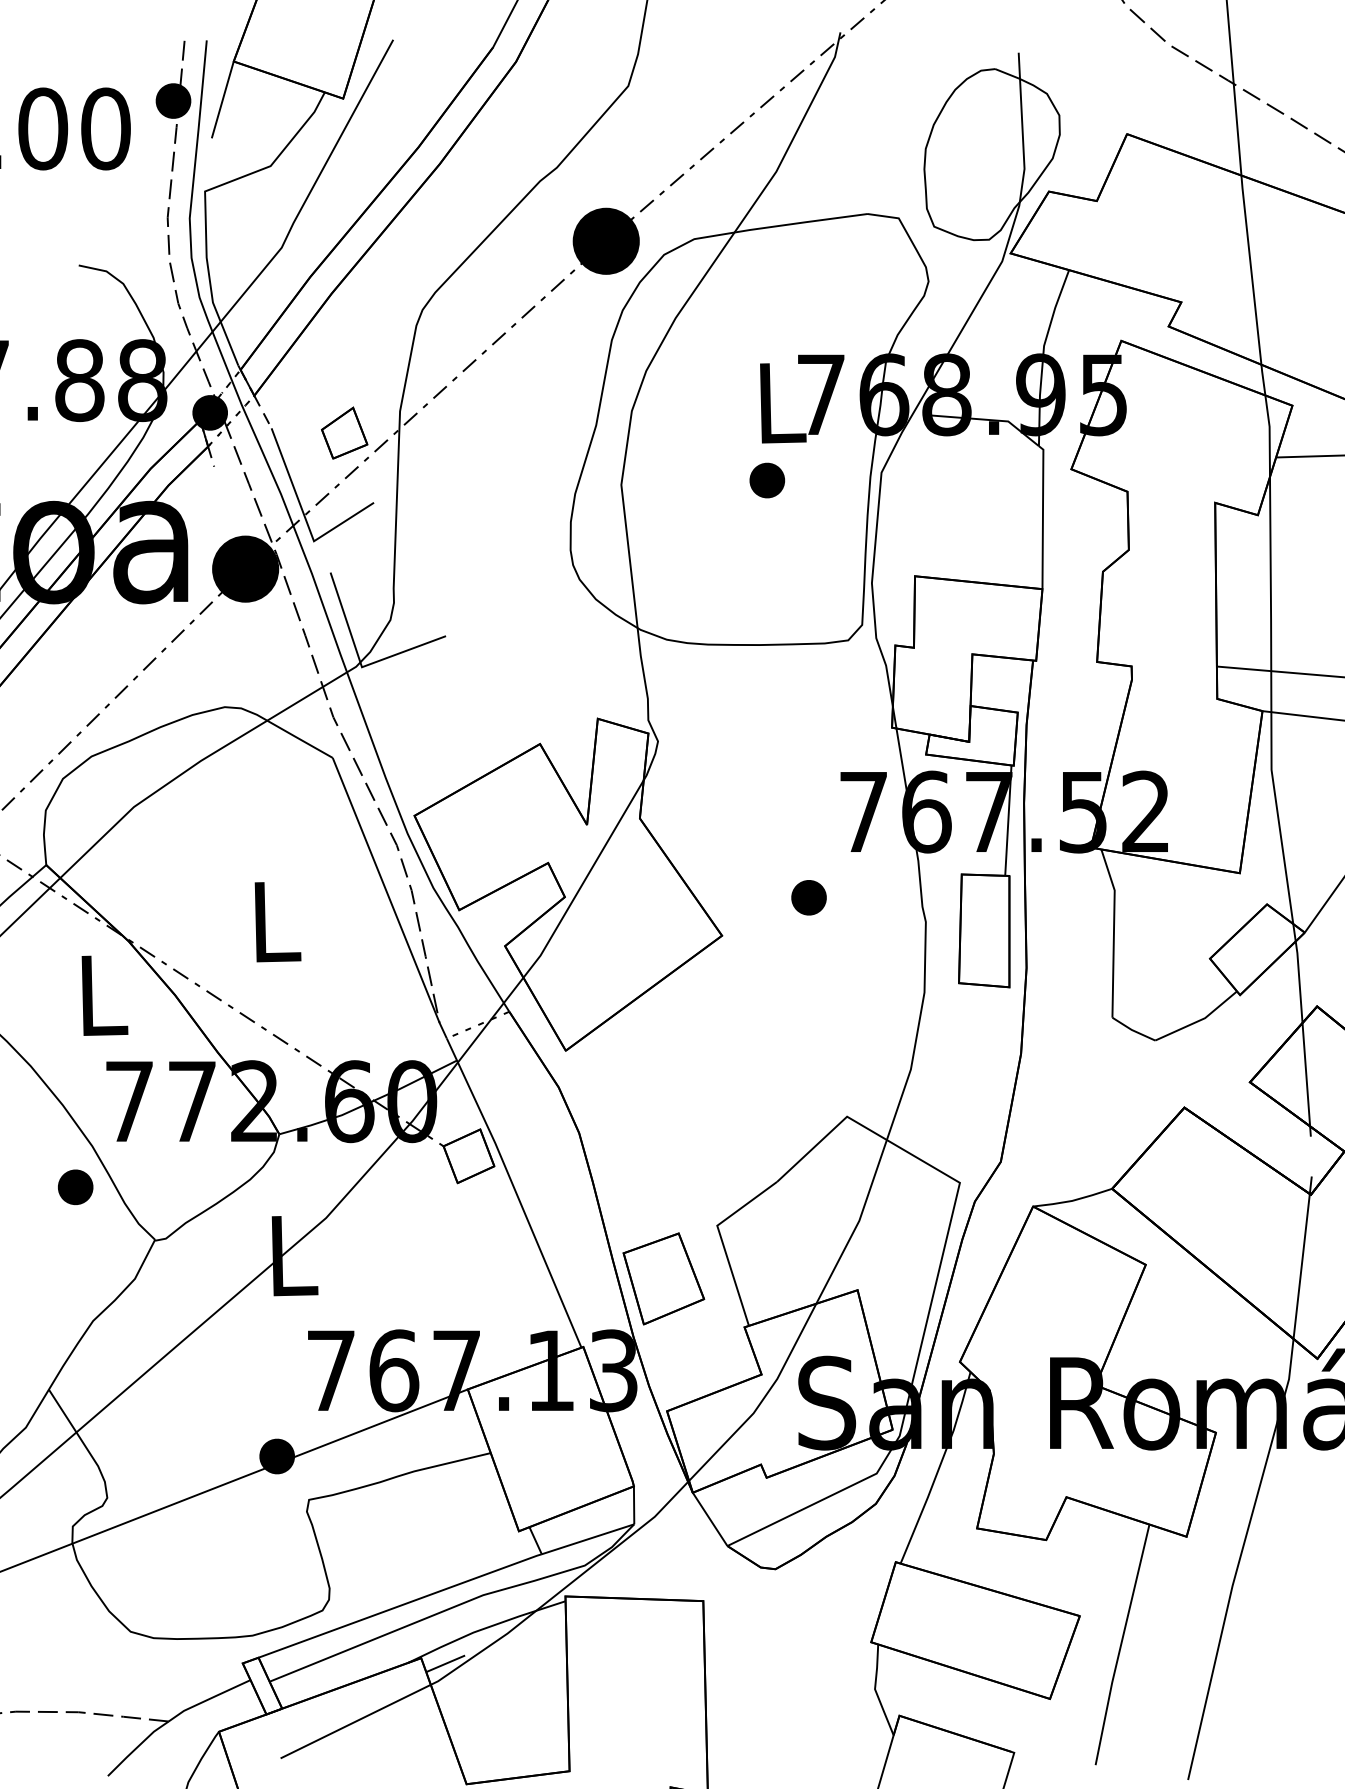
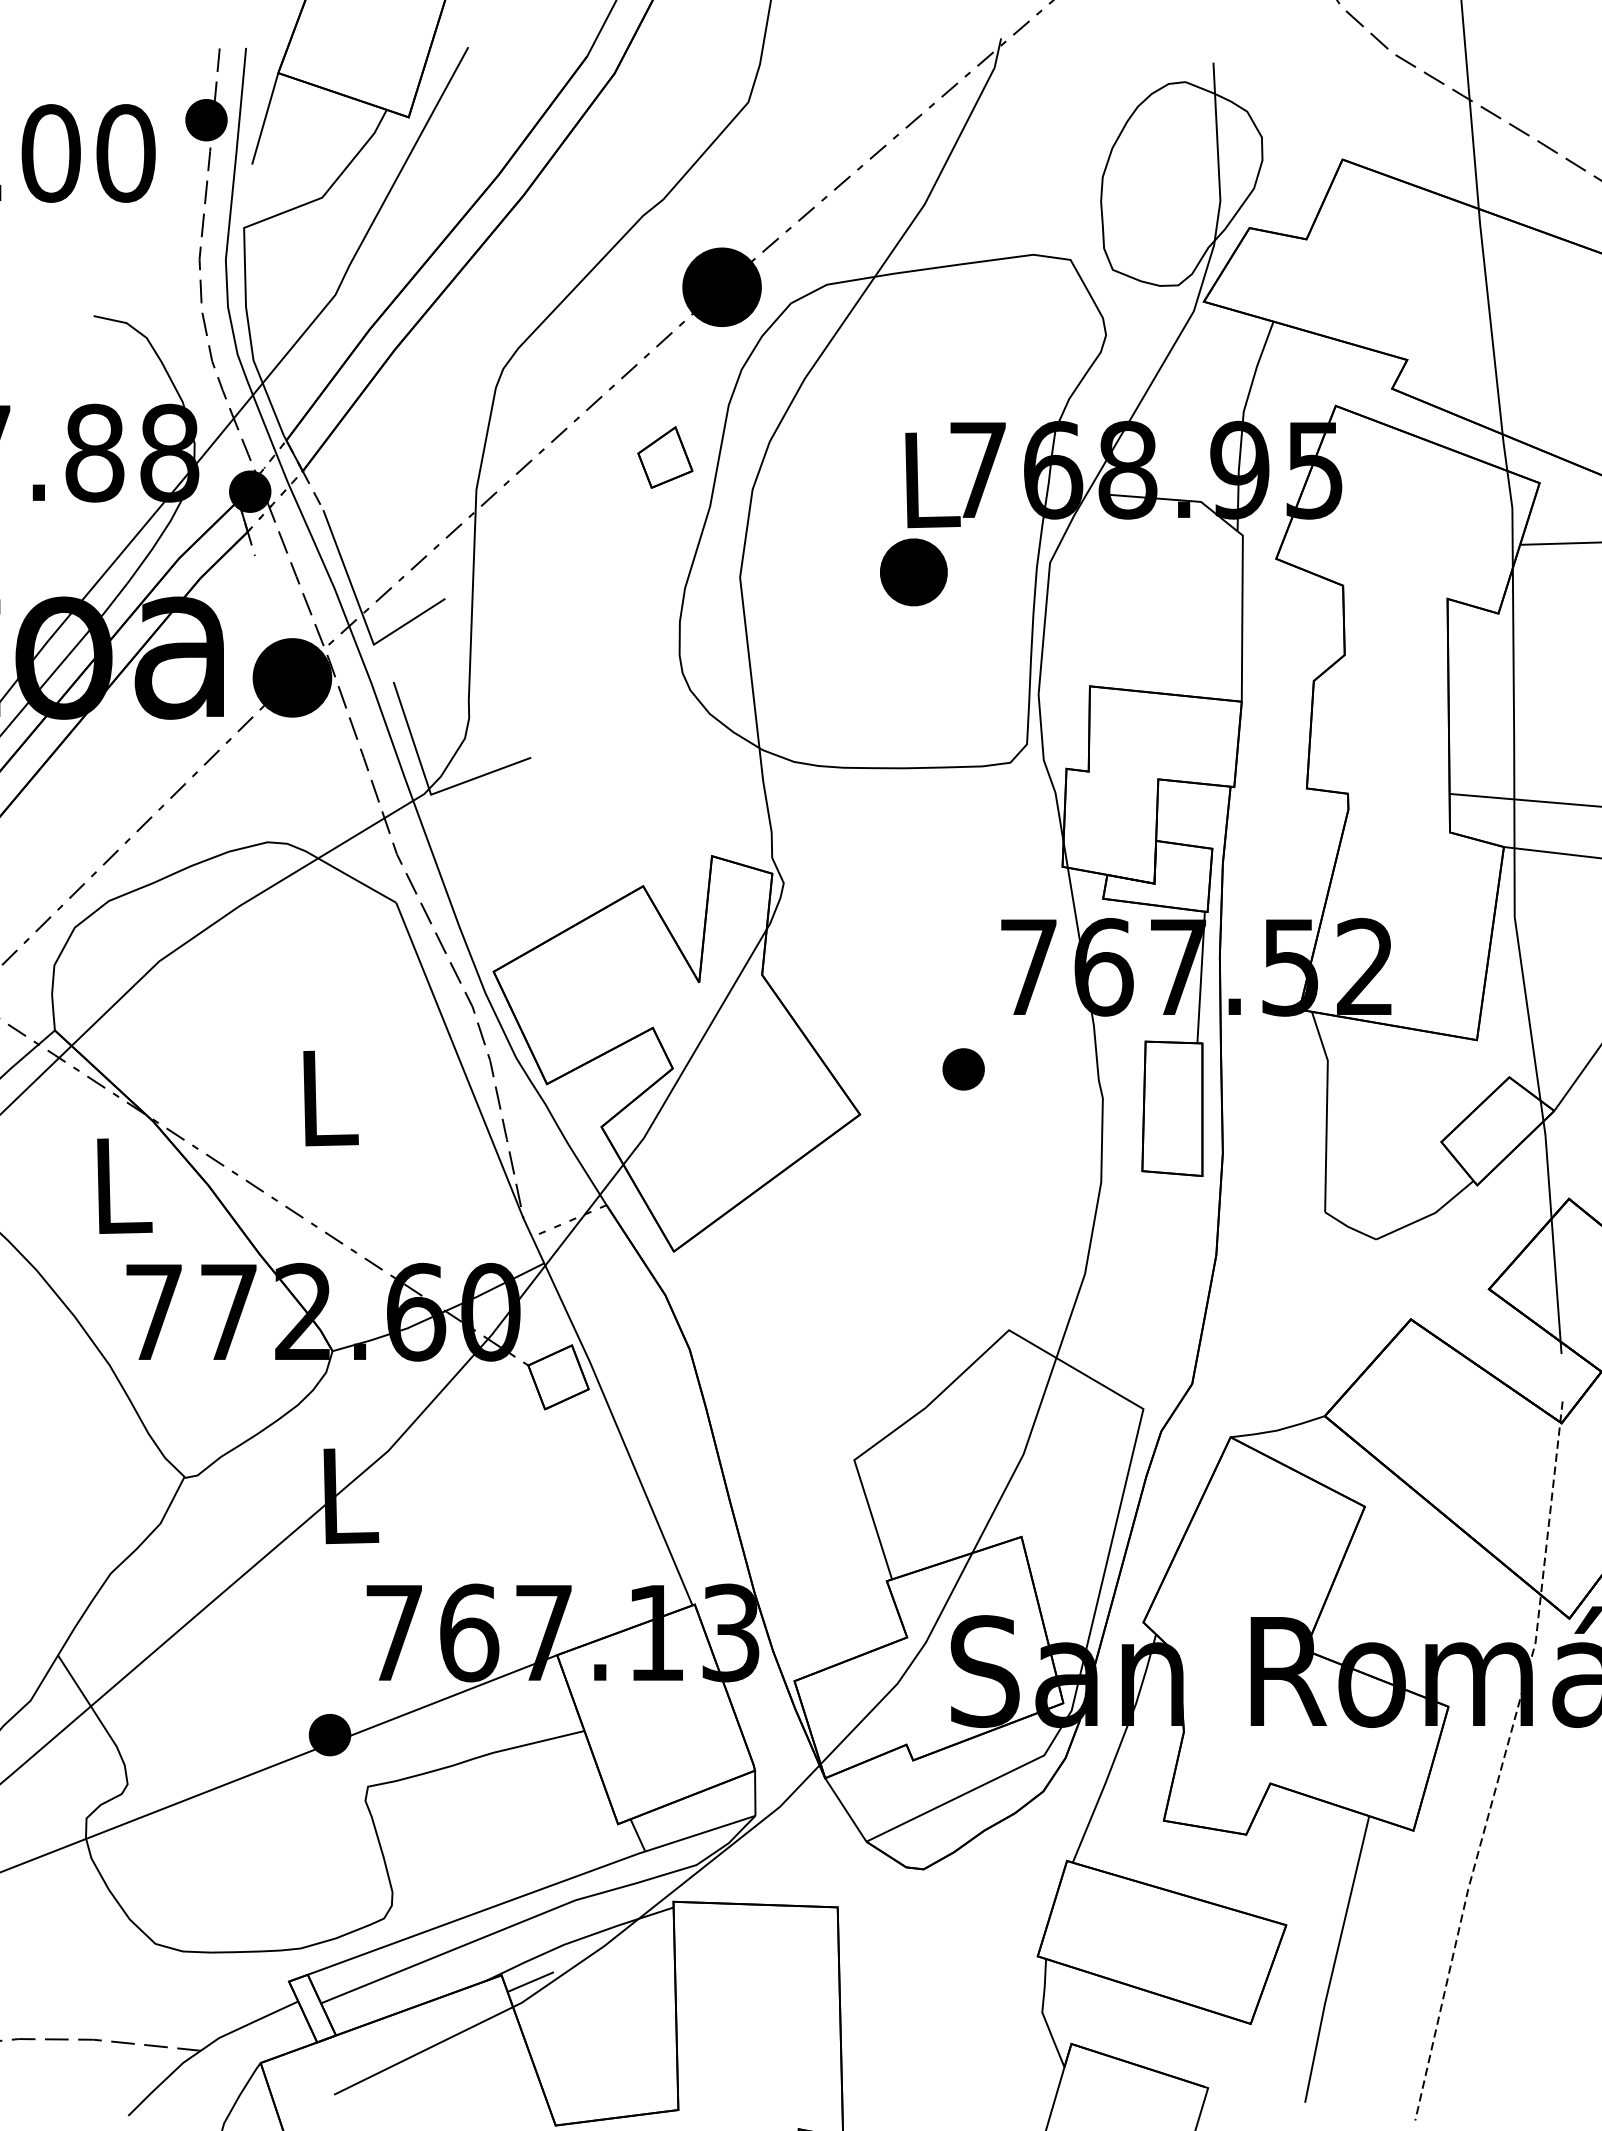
part: (344, 432) -> (665, 456), moved
part: (767, 480) -> (914, 572), size x1.6
part: (75, 1187) -> (89, 1414), removed
part: (663, 1278) -> (790, 1522), removed
line: (1261, 1480) -> (1502, 1763), solid -> dashed

